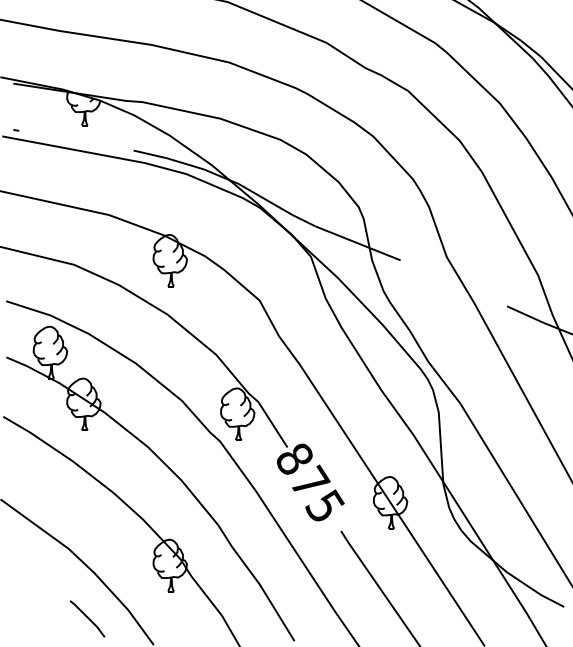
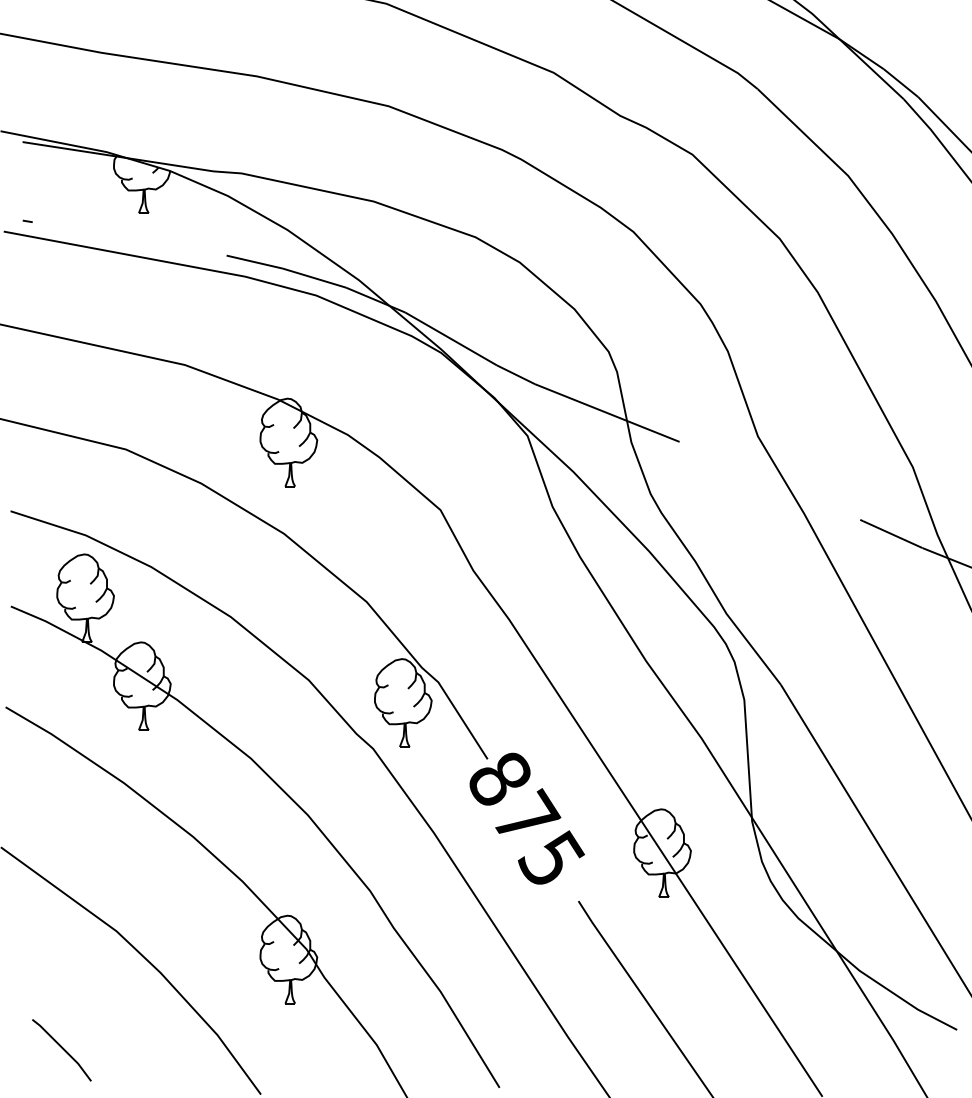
line: (87, 618) -> (61, 1049), moved

